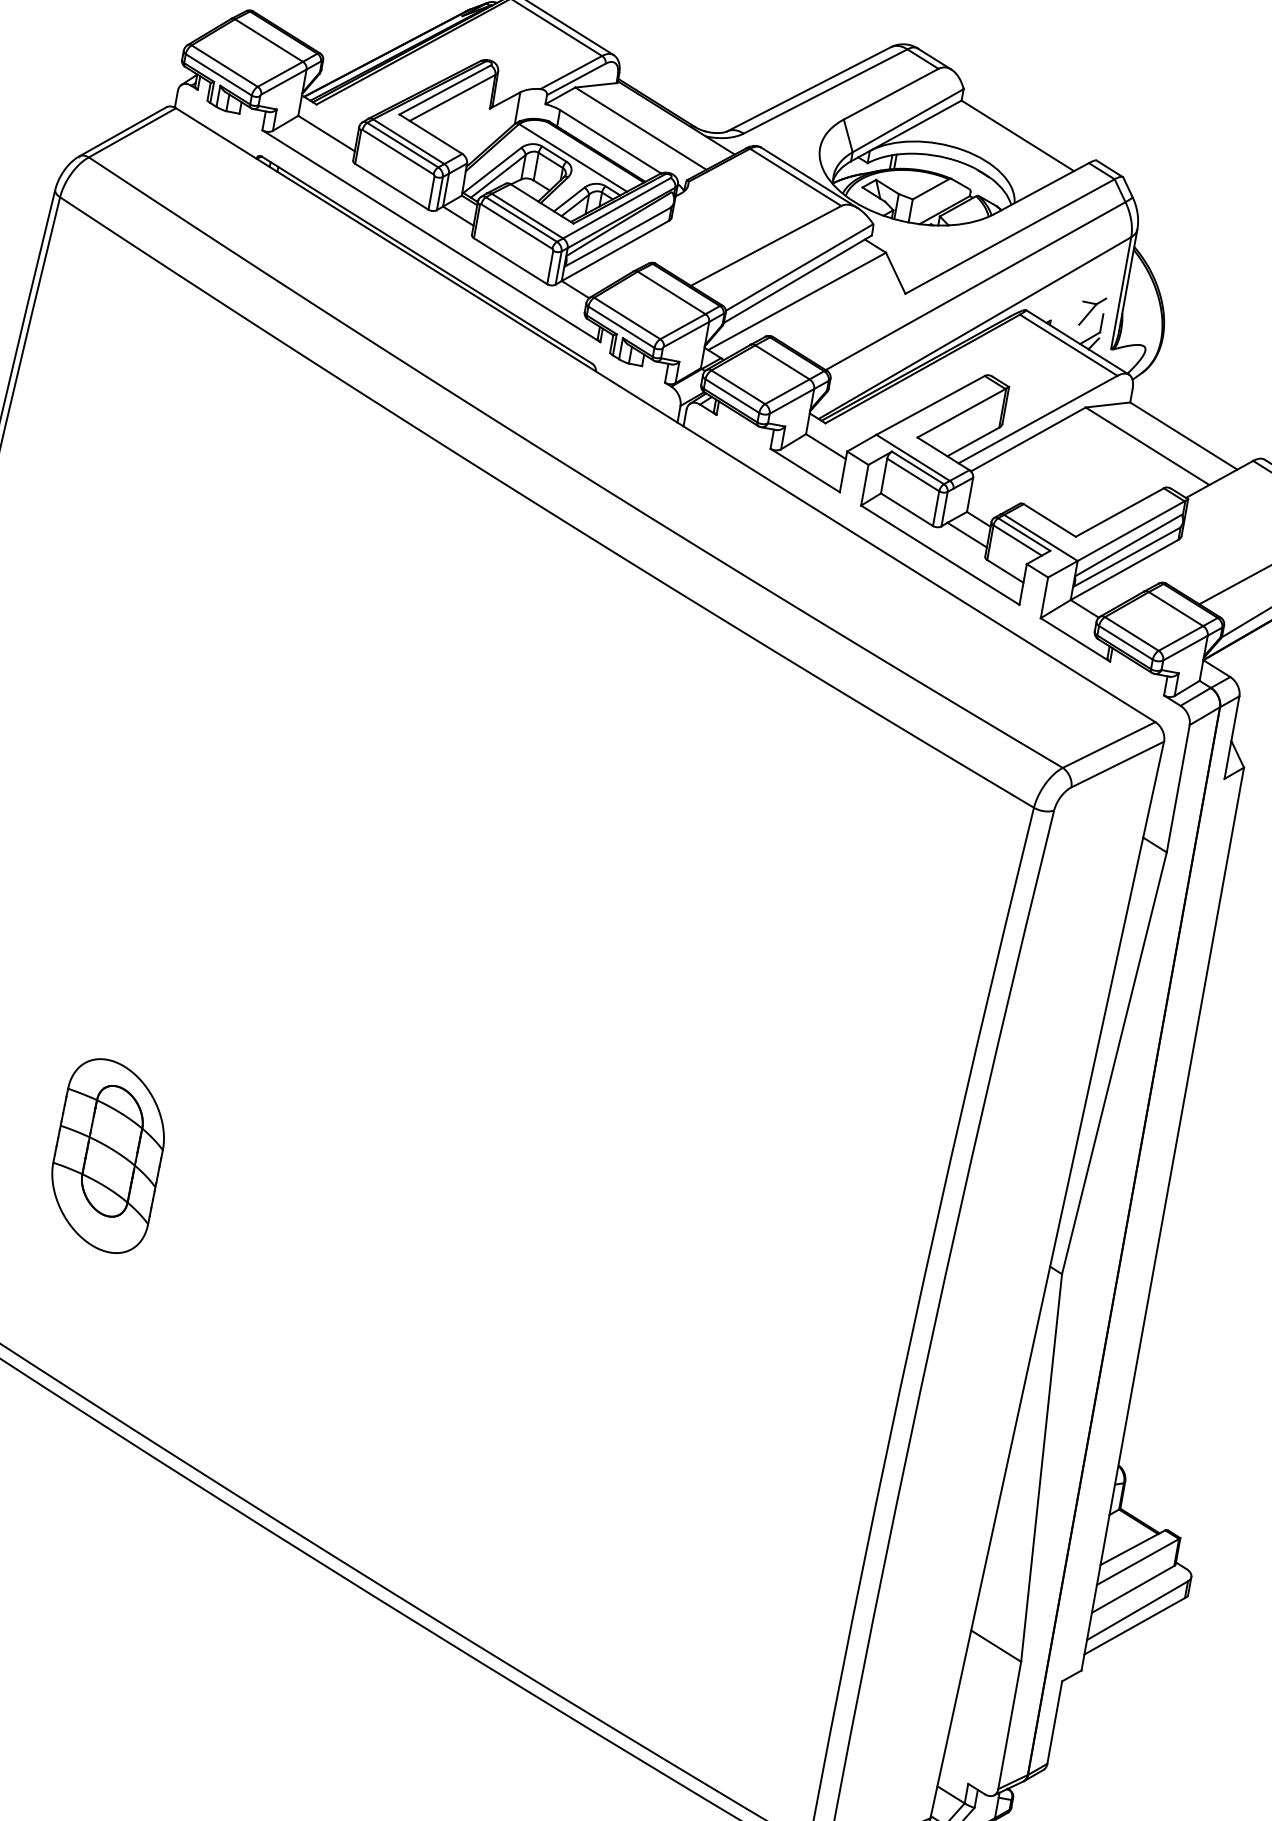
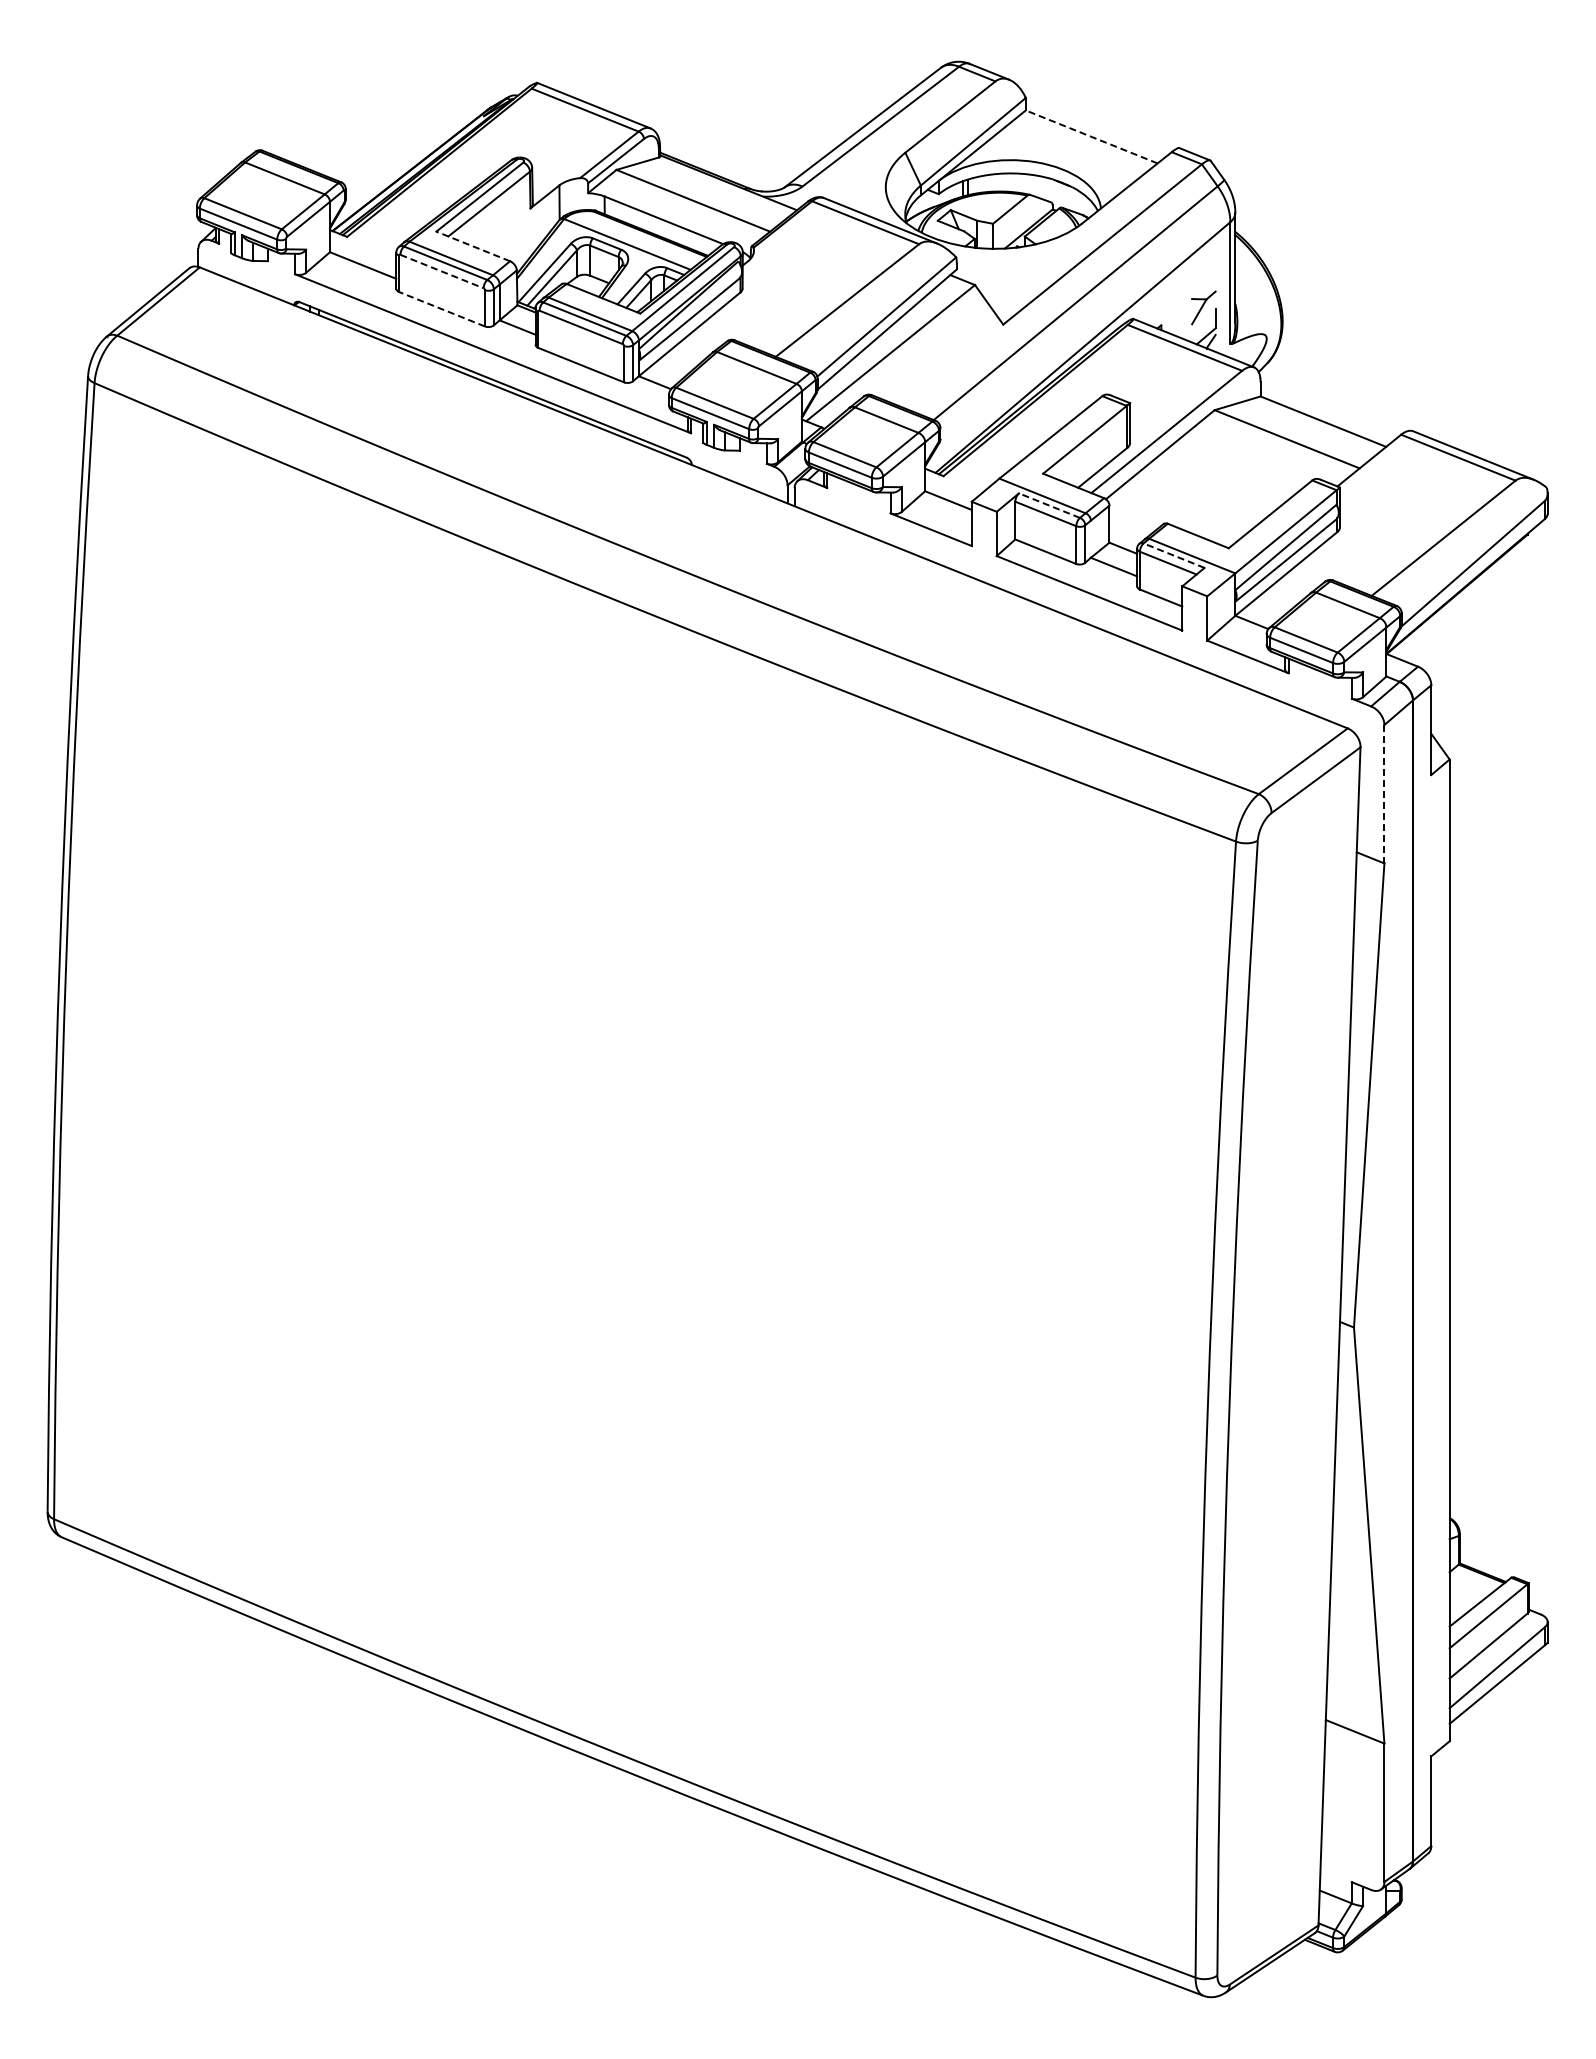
line: (431, 134) -> (473, 246), solid -> dashed
line: (1017, 135) -> (1091, 136), solid -> dashed
line: (398, 152) -> (442, 271), solid -> dashed
line: (391, 186) -> (441, 309), solid -> dashed
line: (918, 467) -> (1049, 505), solid -> dashed
line: (1024, 534) -> (1174, 555), solid -> dashed
line: (1178, 789) -> (1384, 794), solid -> dashed
part: (107, 1155) -> (326, 1383), removed

